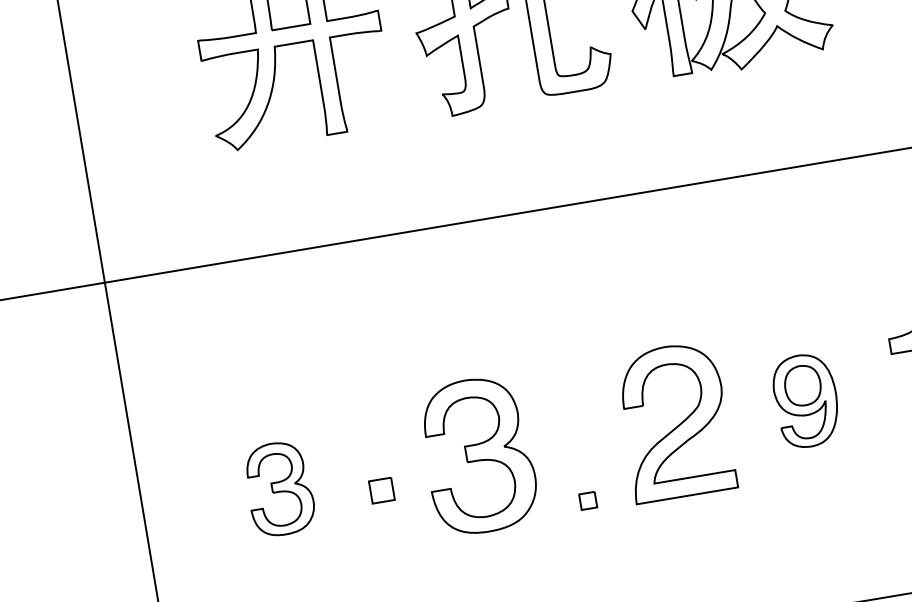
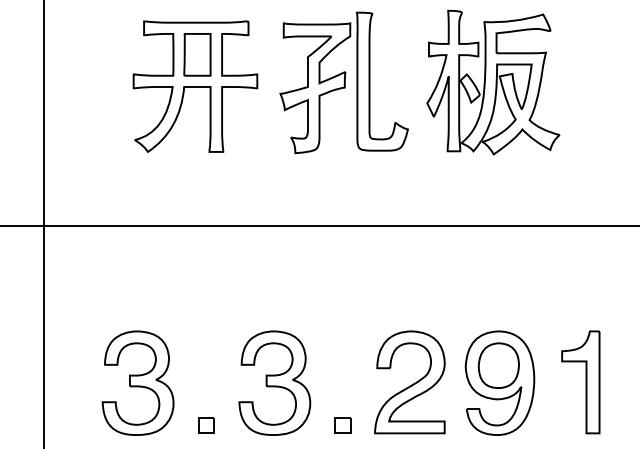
part: (805, 400) -> (499, 382), size x1.67
part: (278, 488) -> (137, 382), size x1.67
part: (382, 490) -> (206, 425), moved
part: (587, 500) -> (342, 425), size x1.43

